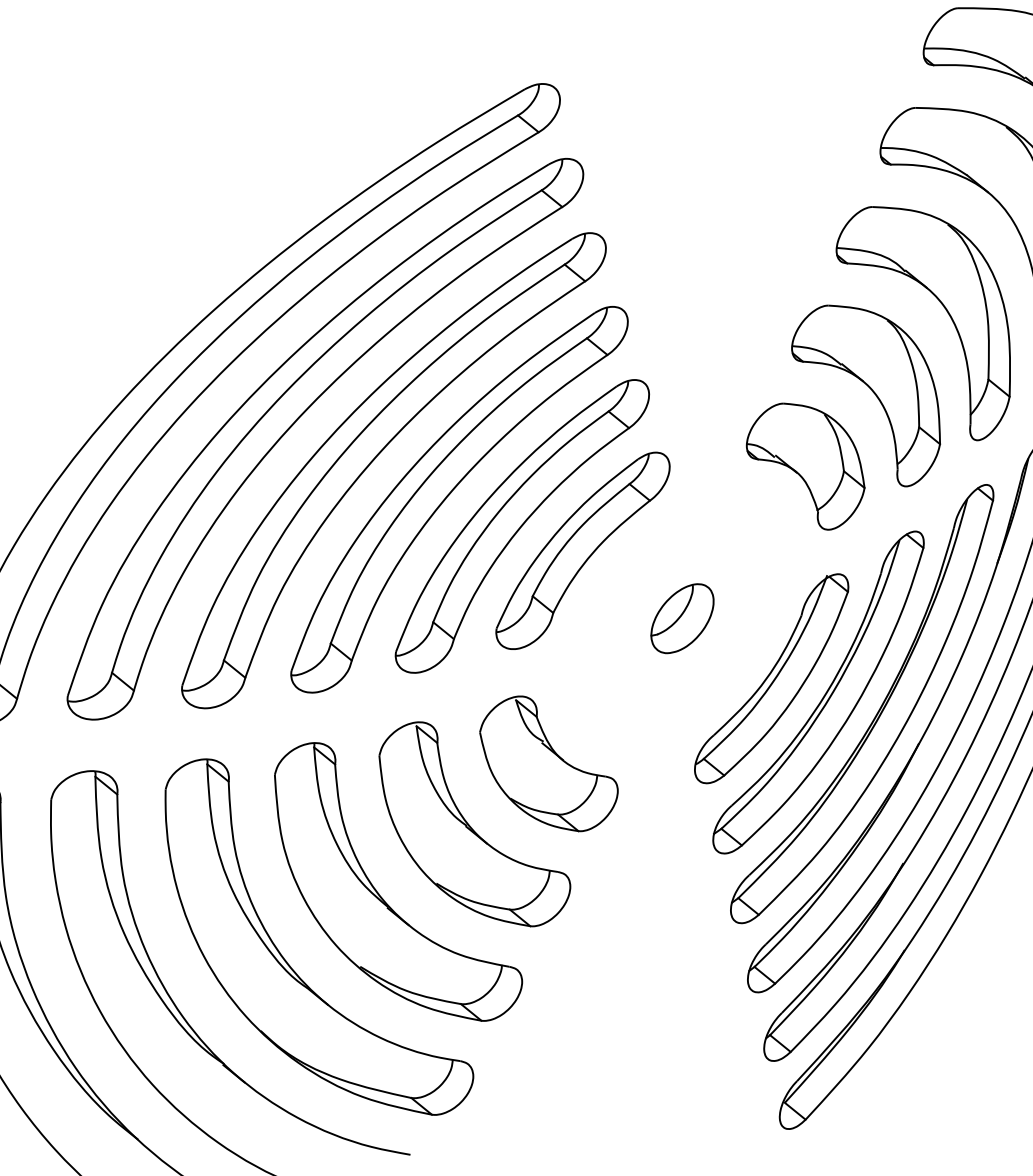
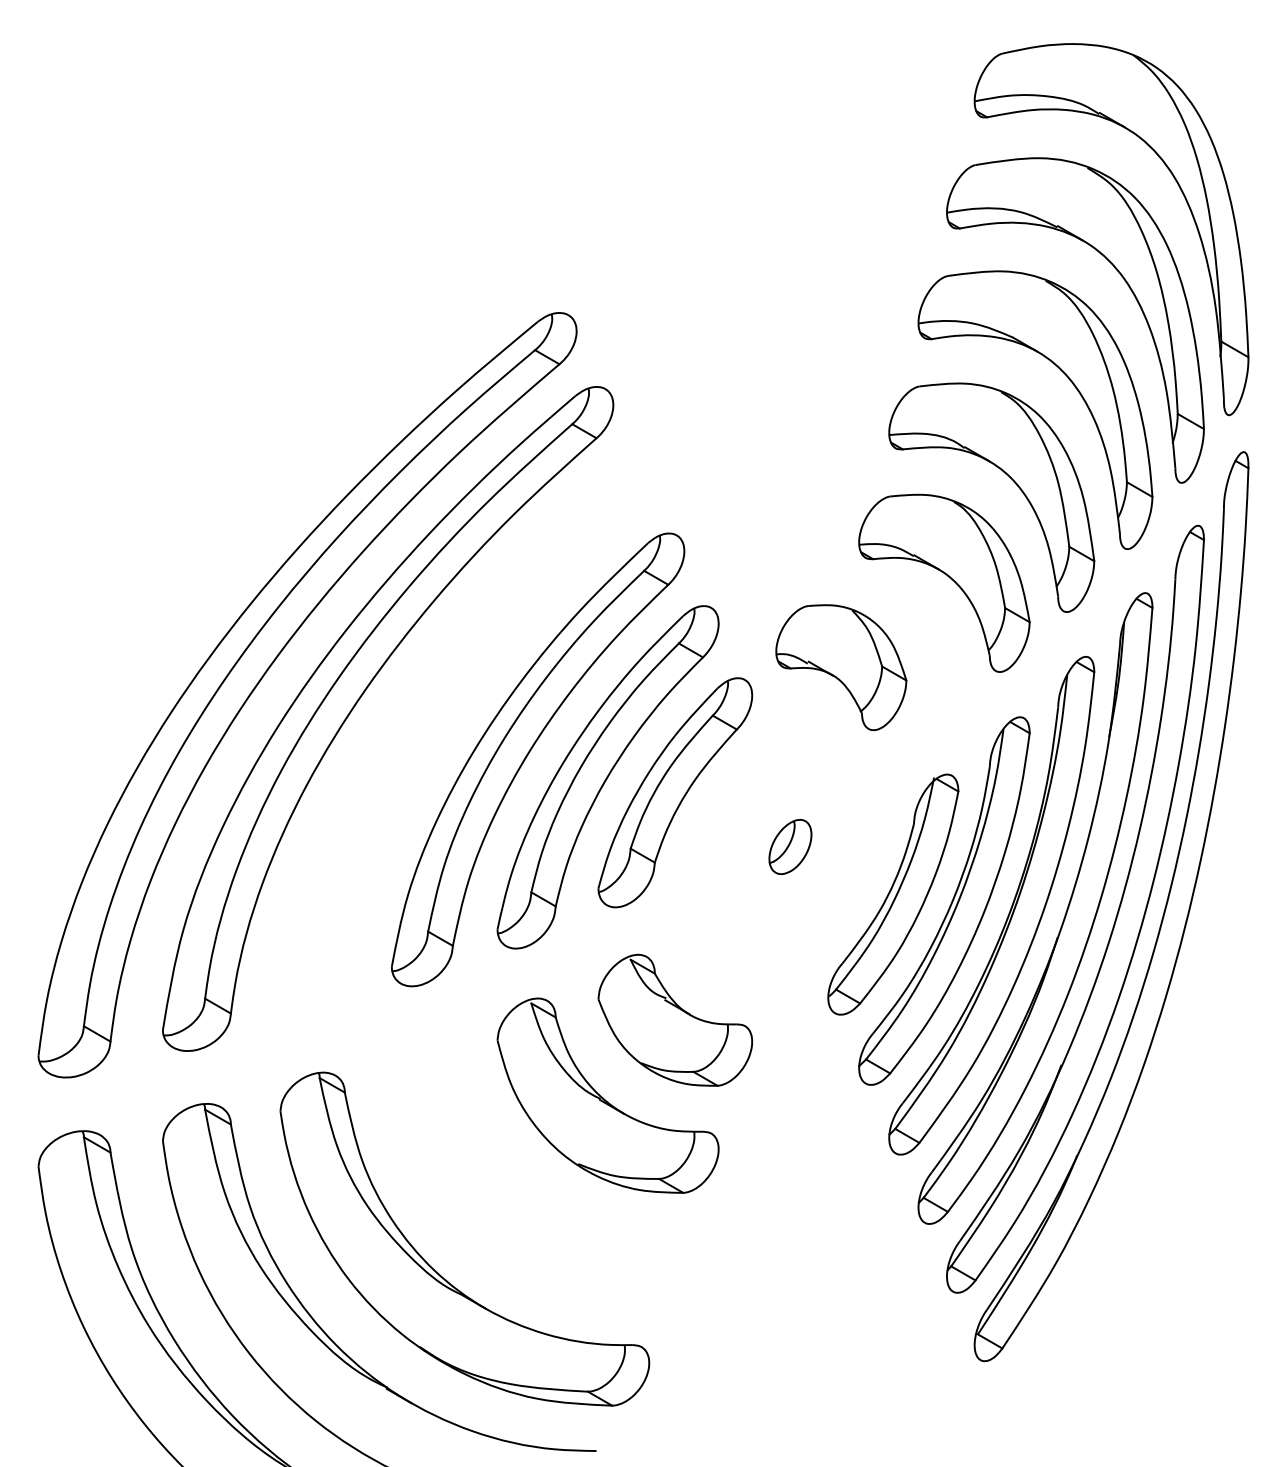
part: (378, 456) -> (446, 728), removed
part: (805, 466) -> (841, 667), moved
part: (682, 618) -> (790, 846), size x0.7
part: (382, 897) -> (524, 1187), removed

